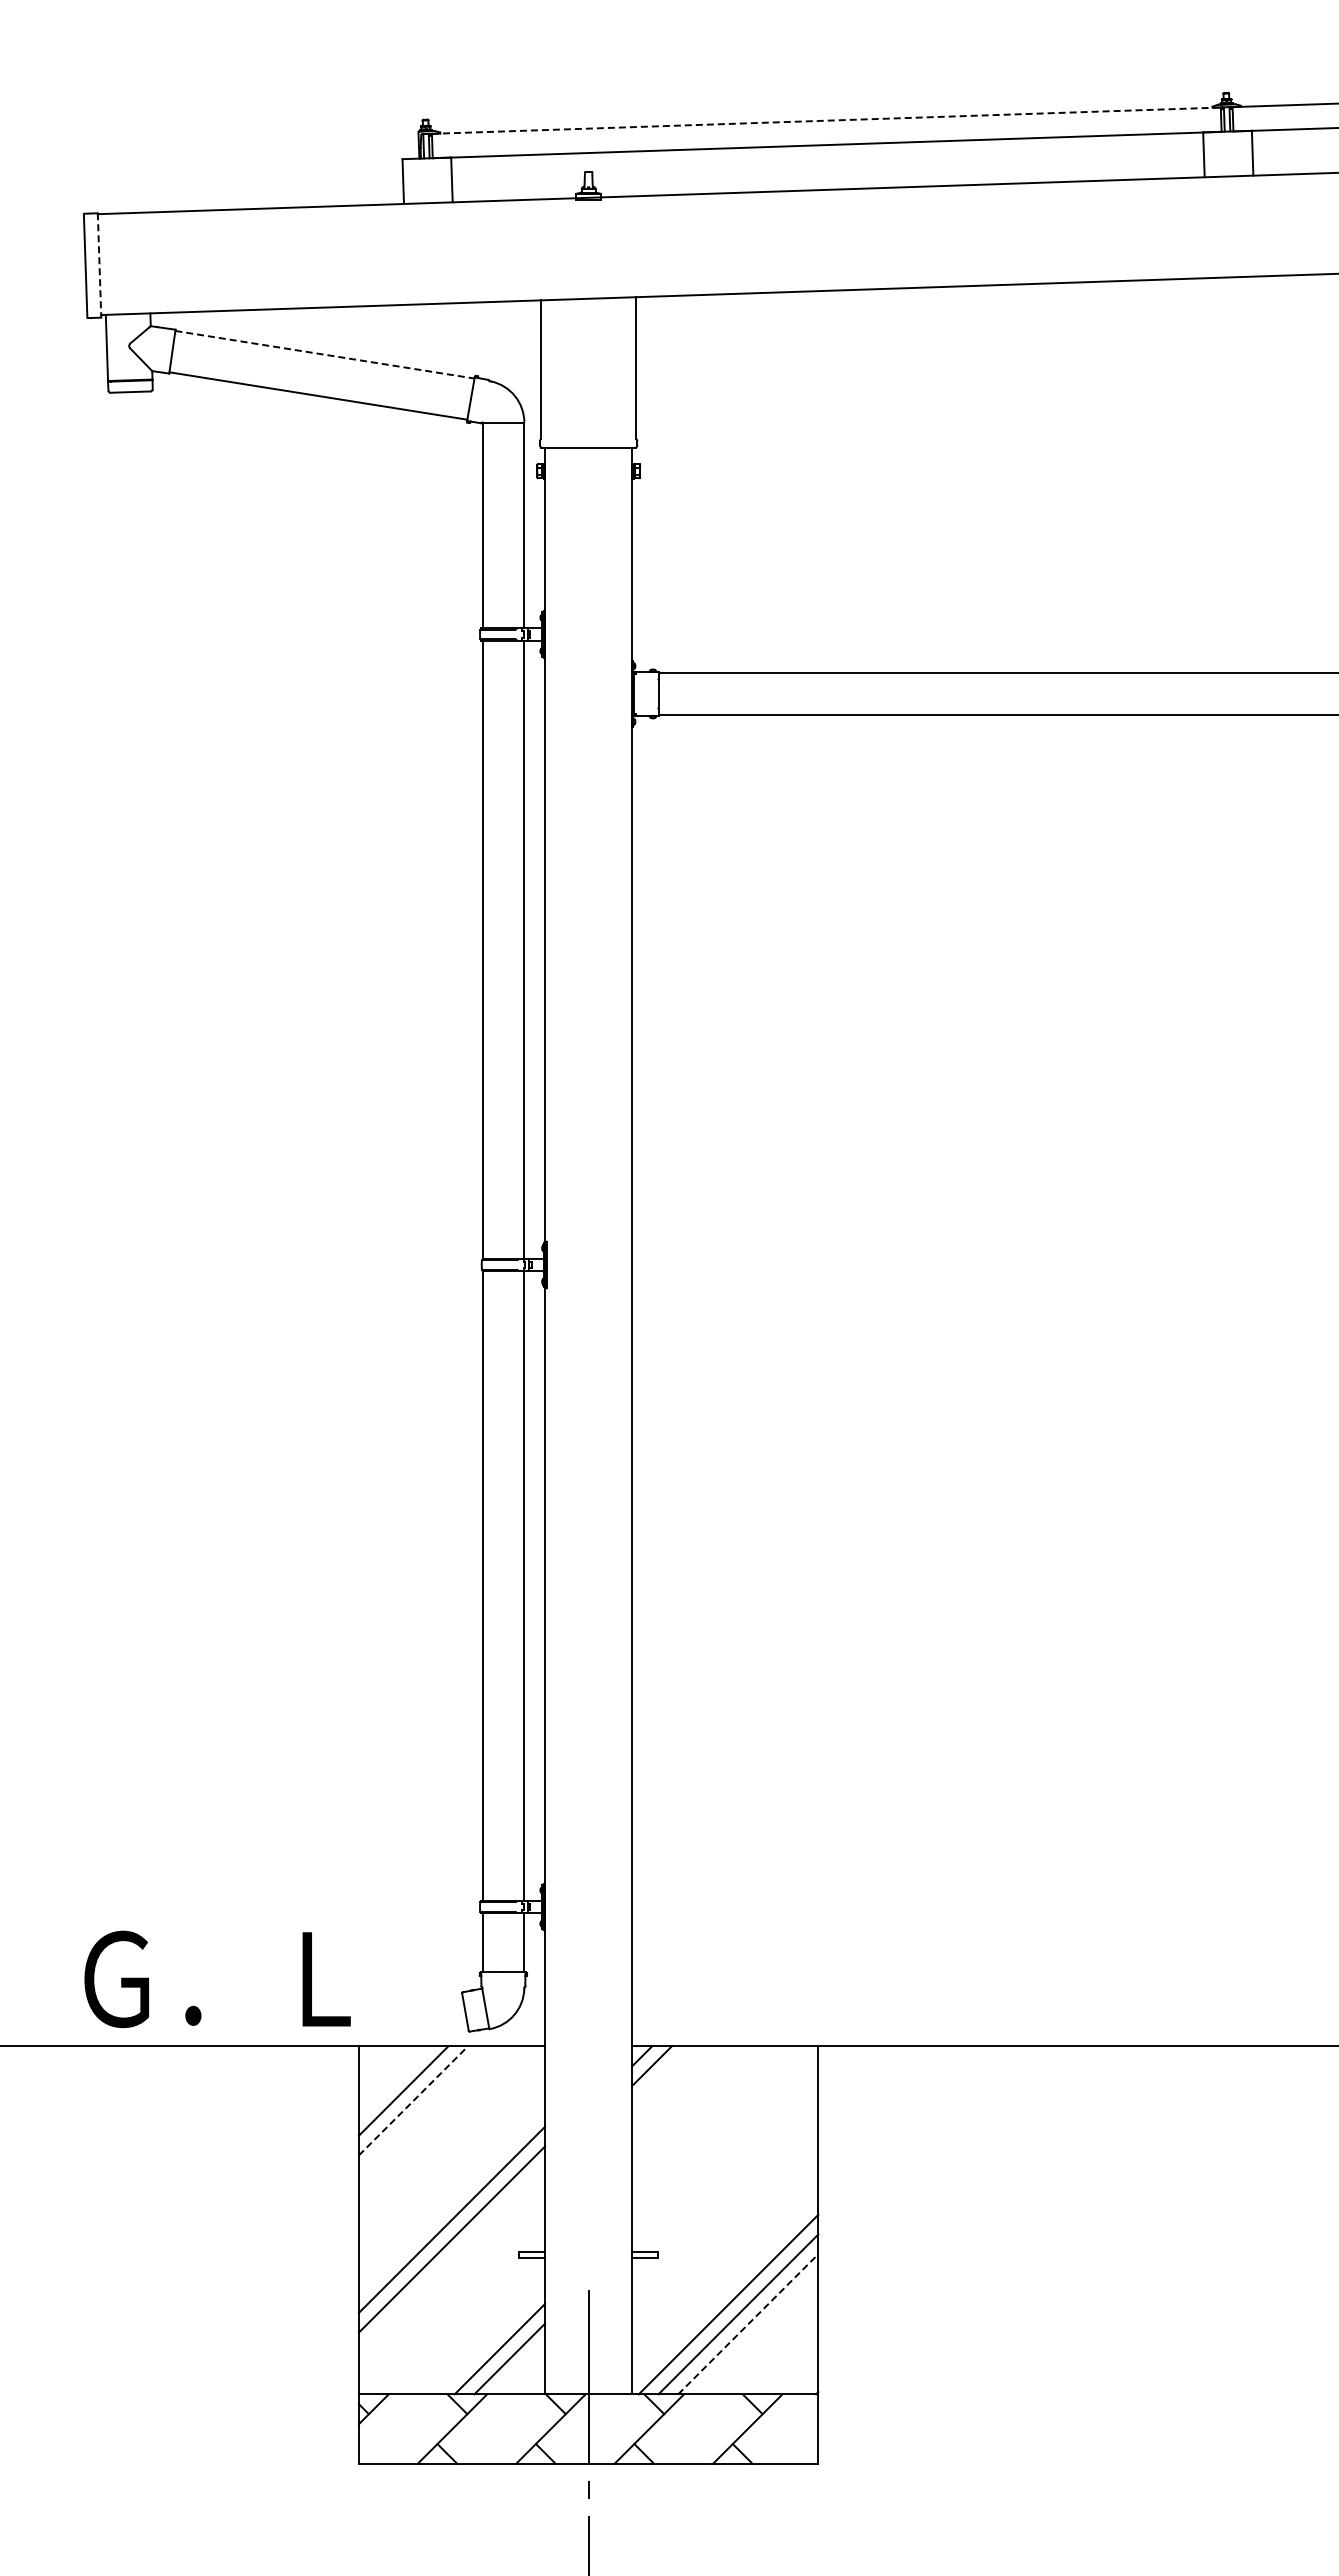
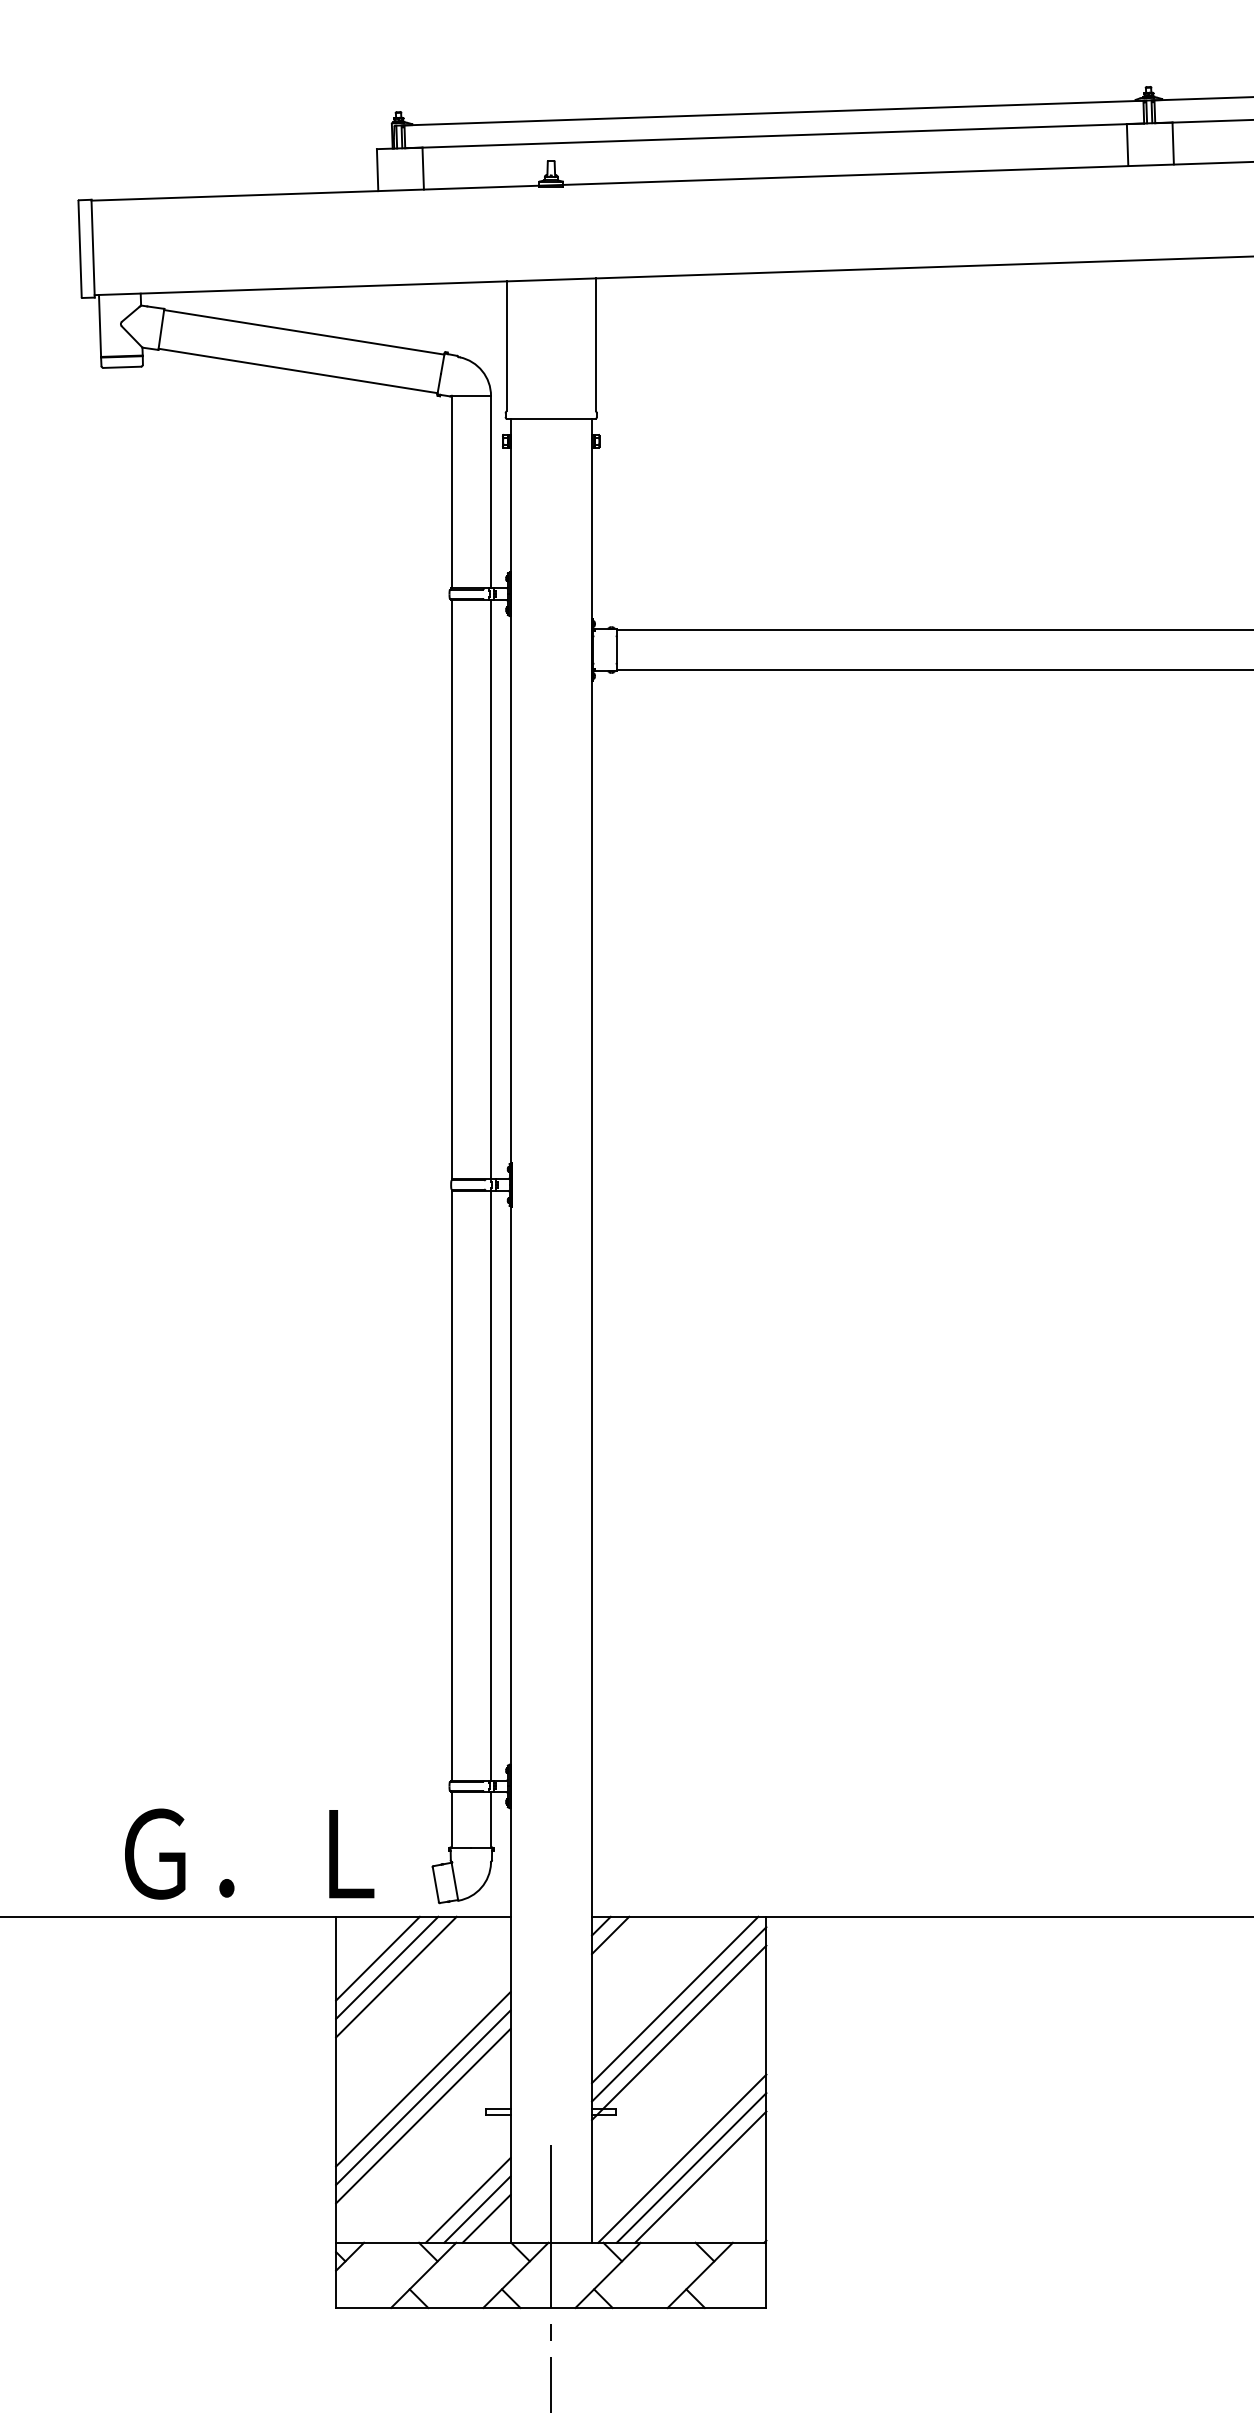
line: (826, 120) -> (774, 112), dashed -> solid
line: (99, 265) -> (93, 248), dashed -> solid
line: (325, 354) -> (304, 332), dashed -> solid
text: (217, 1979) -> (249, 1854), moved
line: (413, 2100) -> (387, 1967), dashed -> solid
line: (422, 2110) -> (395, 1976), added
line: (720, 2134) -> (674, 1999), added
line: (725, 2150) -> (679, 2014), added
line: (725, 2170) -> (679, 2033), added
line: (451, 2259) -> (422, 2116), added
line: (748, 2323) -> (700, 2176), dashed -> solid
line: (519, 2368) -> (486, 2218), added

